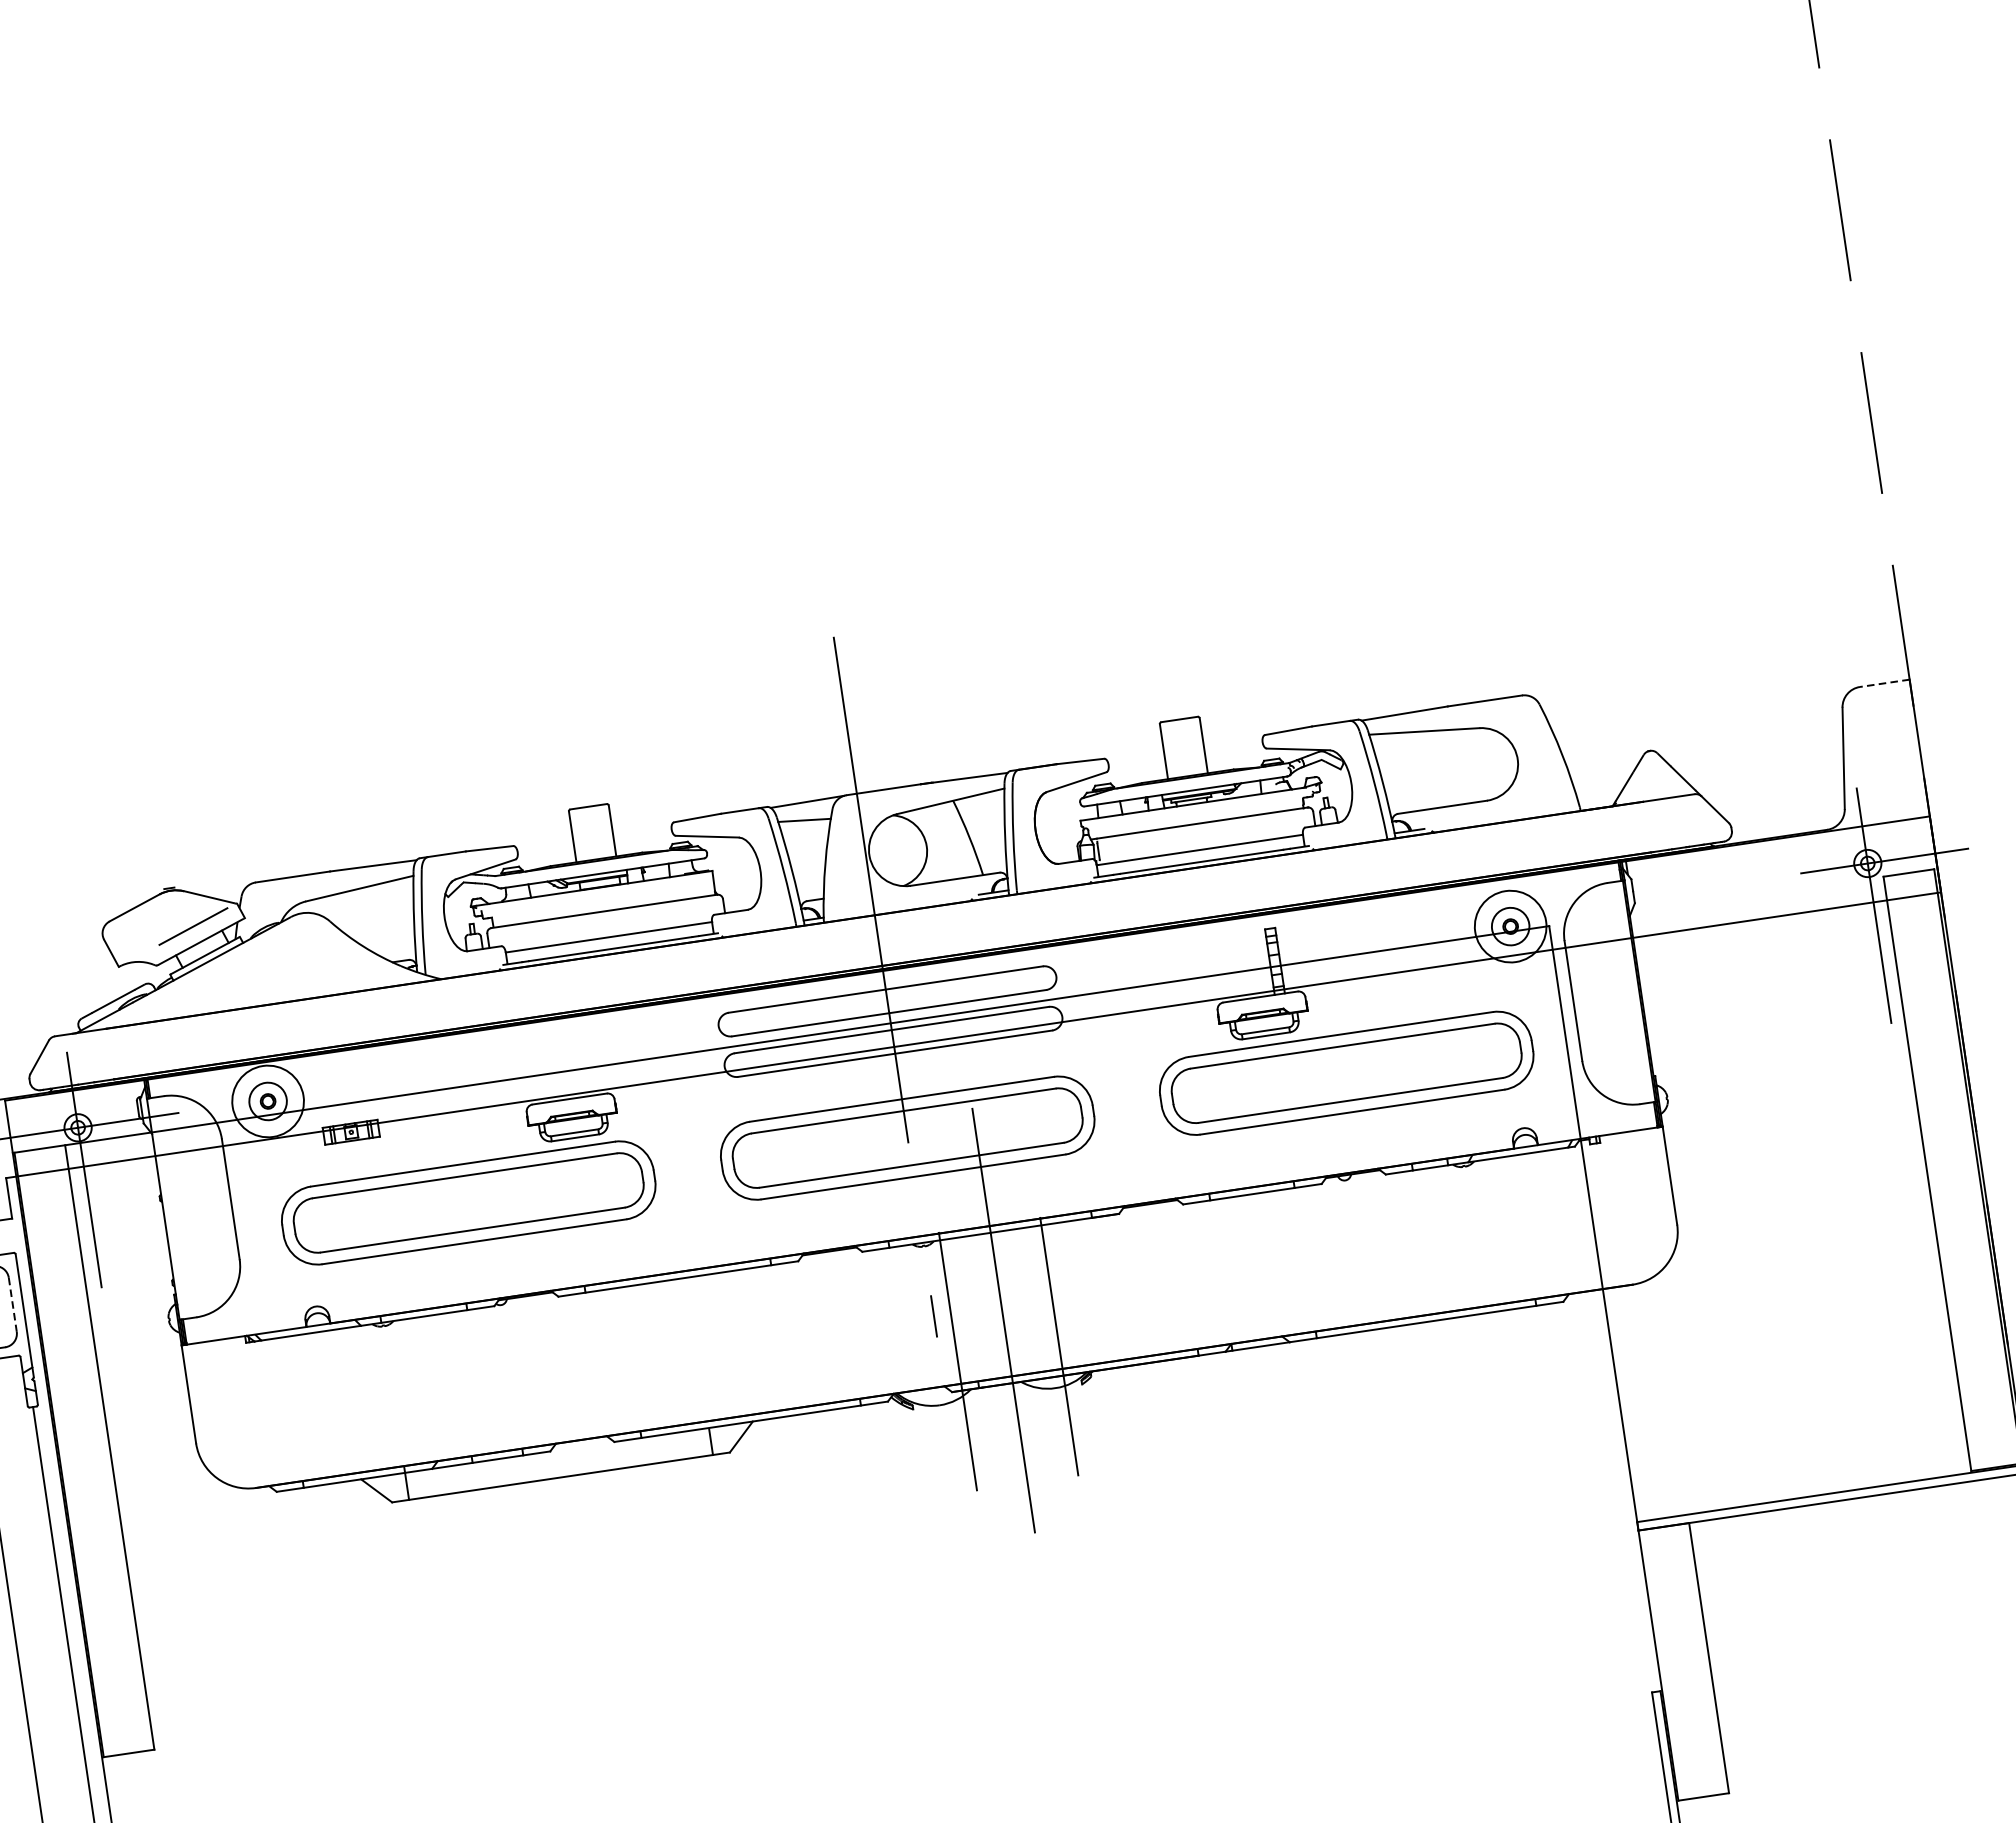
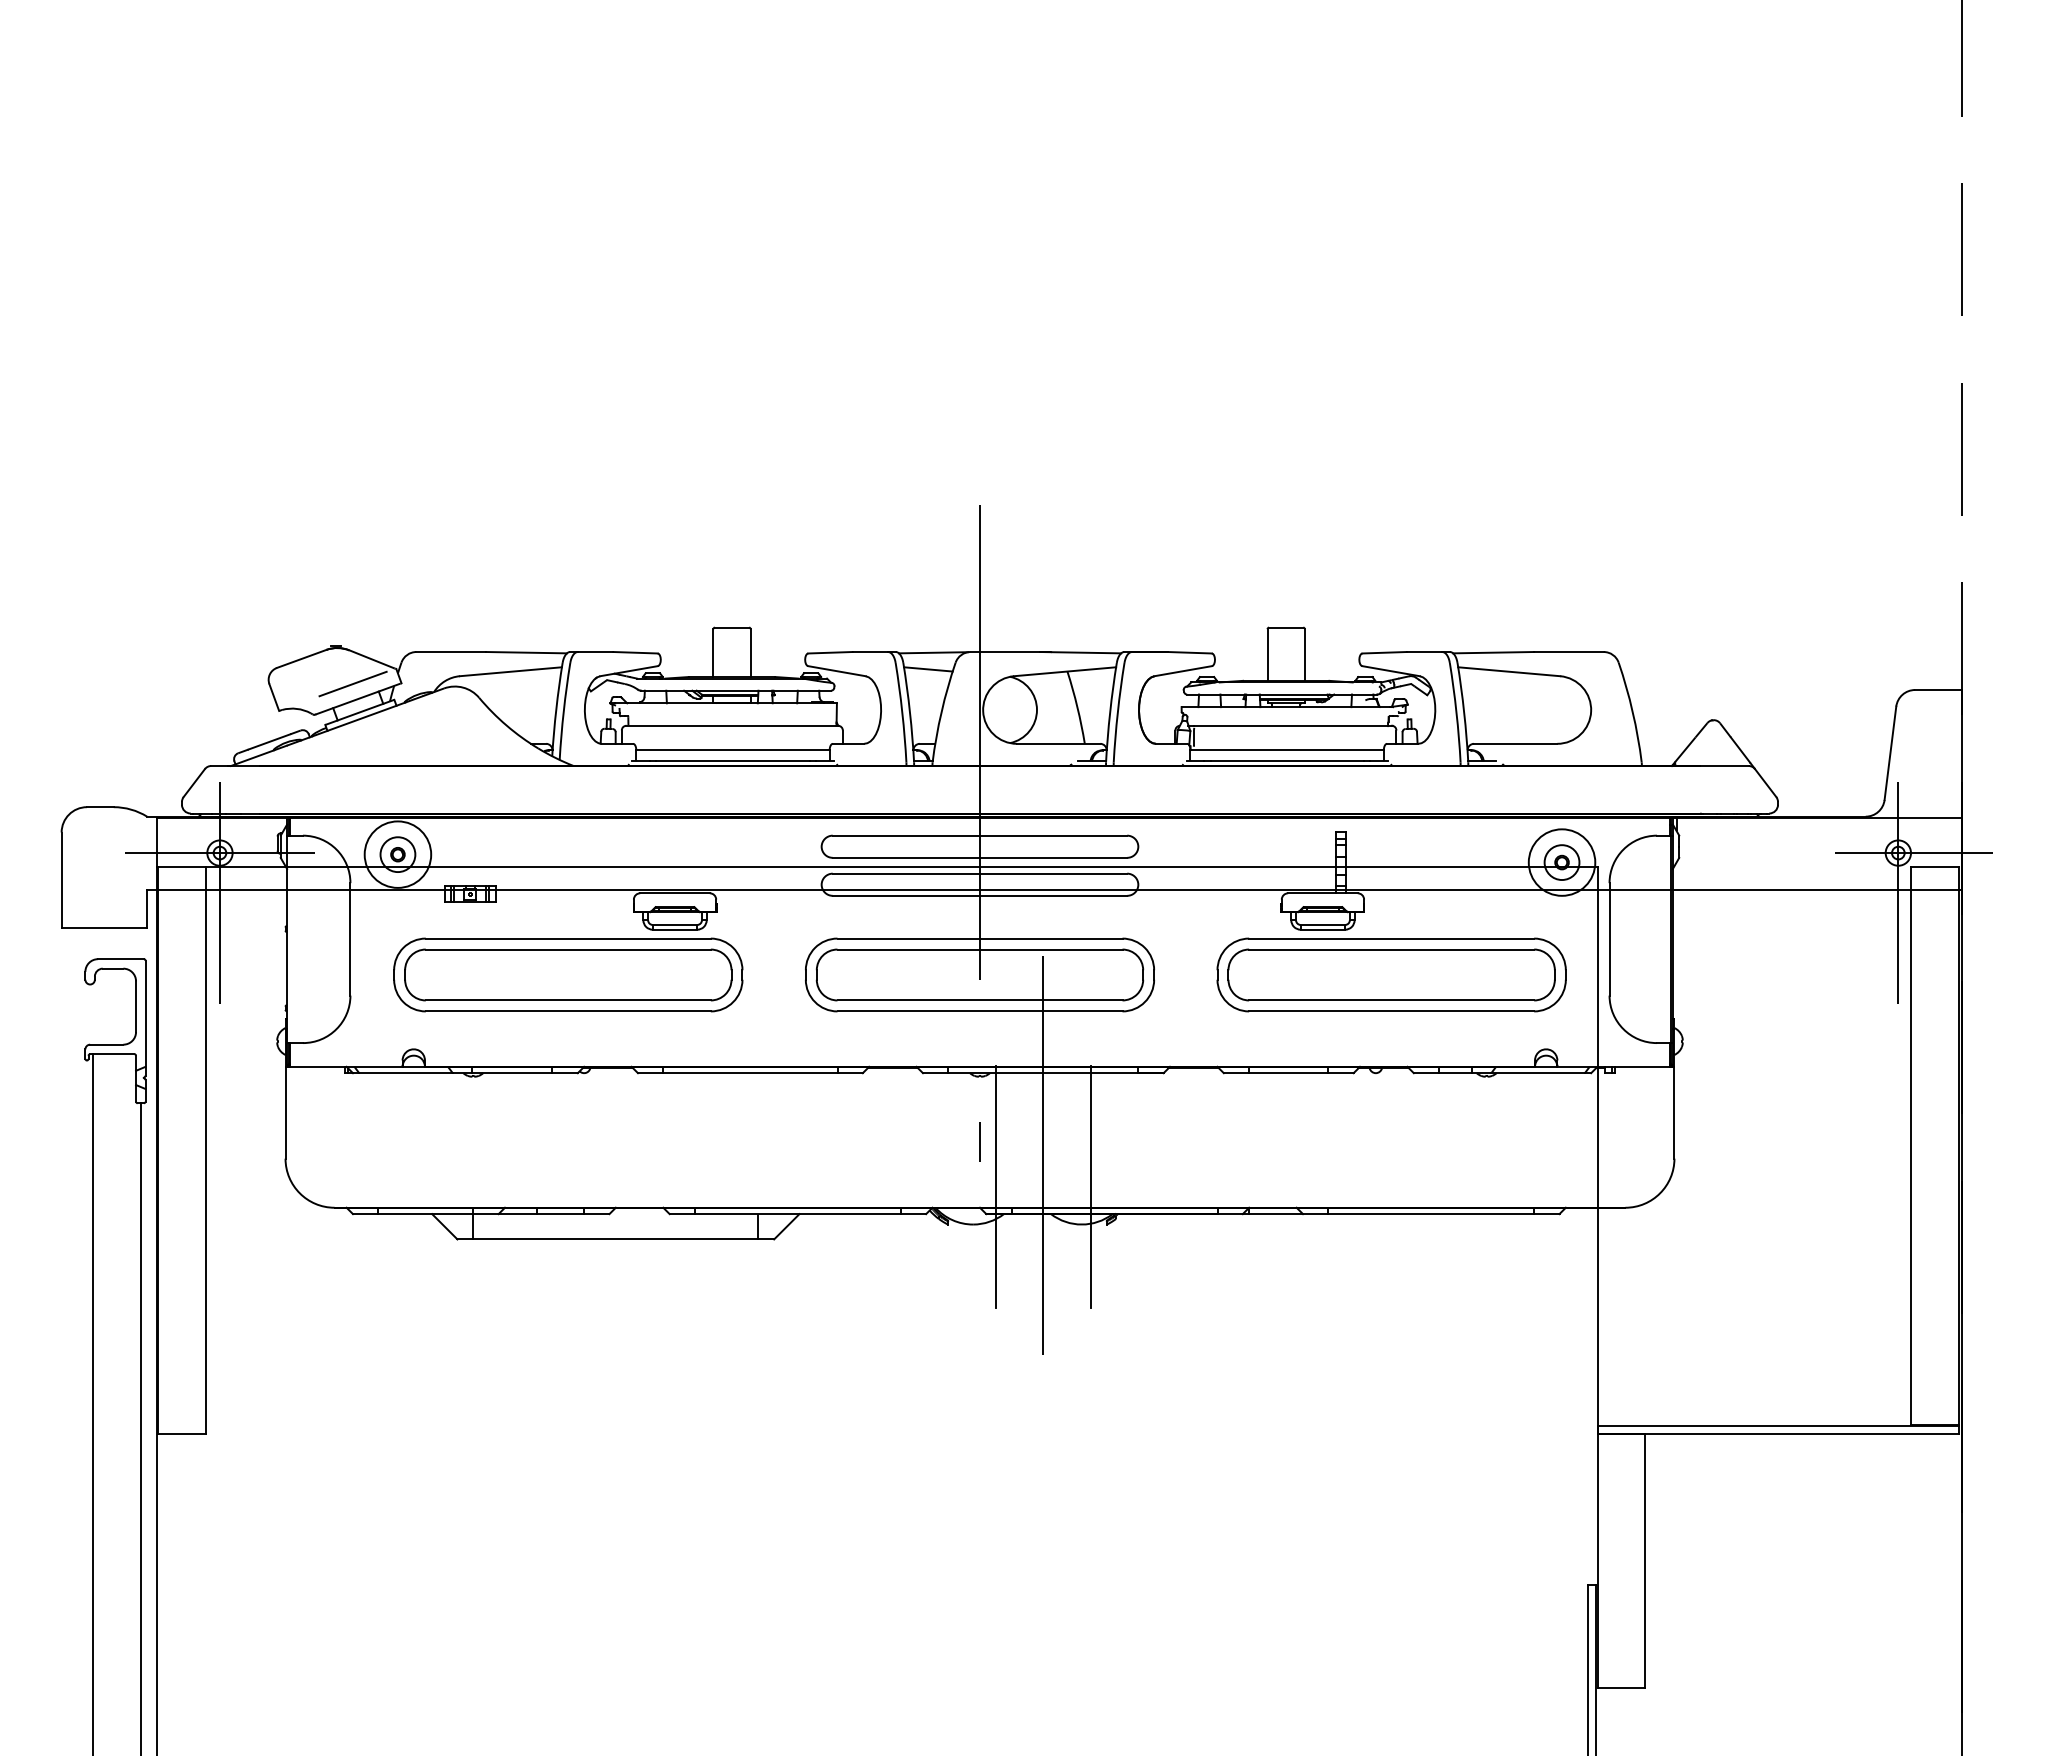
line: (1883, 683) -> (1937, 690), dashed -> solid
line: (13, 1305) -> (136, 1007), dashed -> solid

